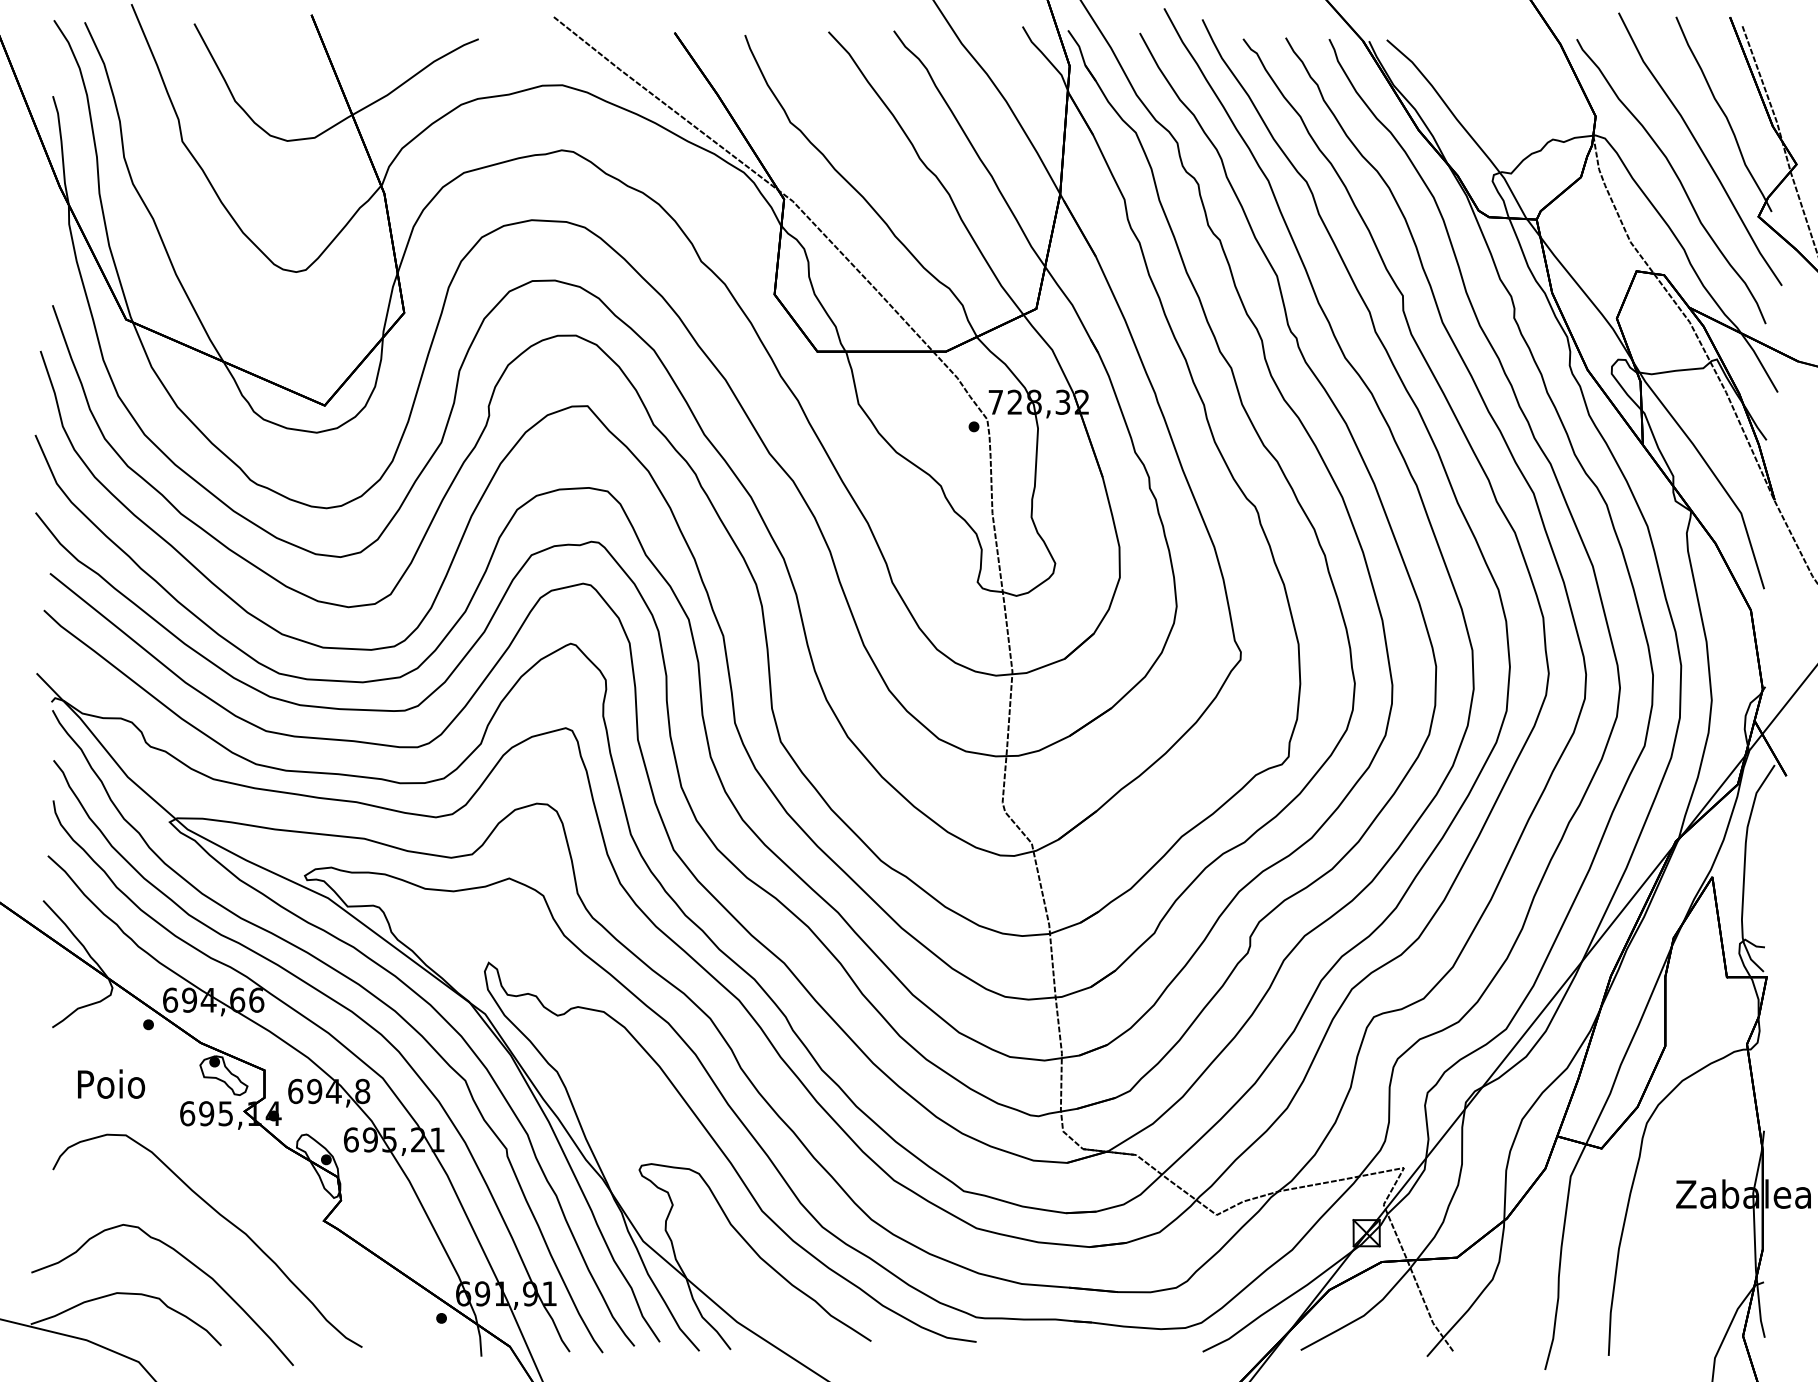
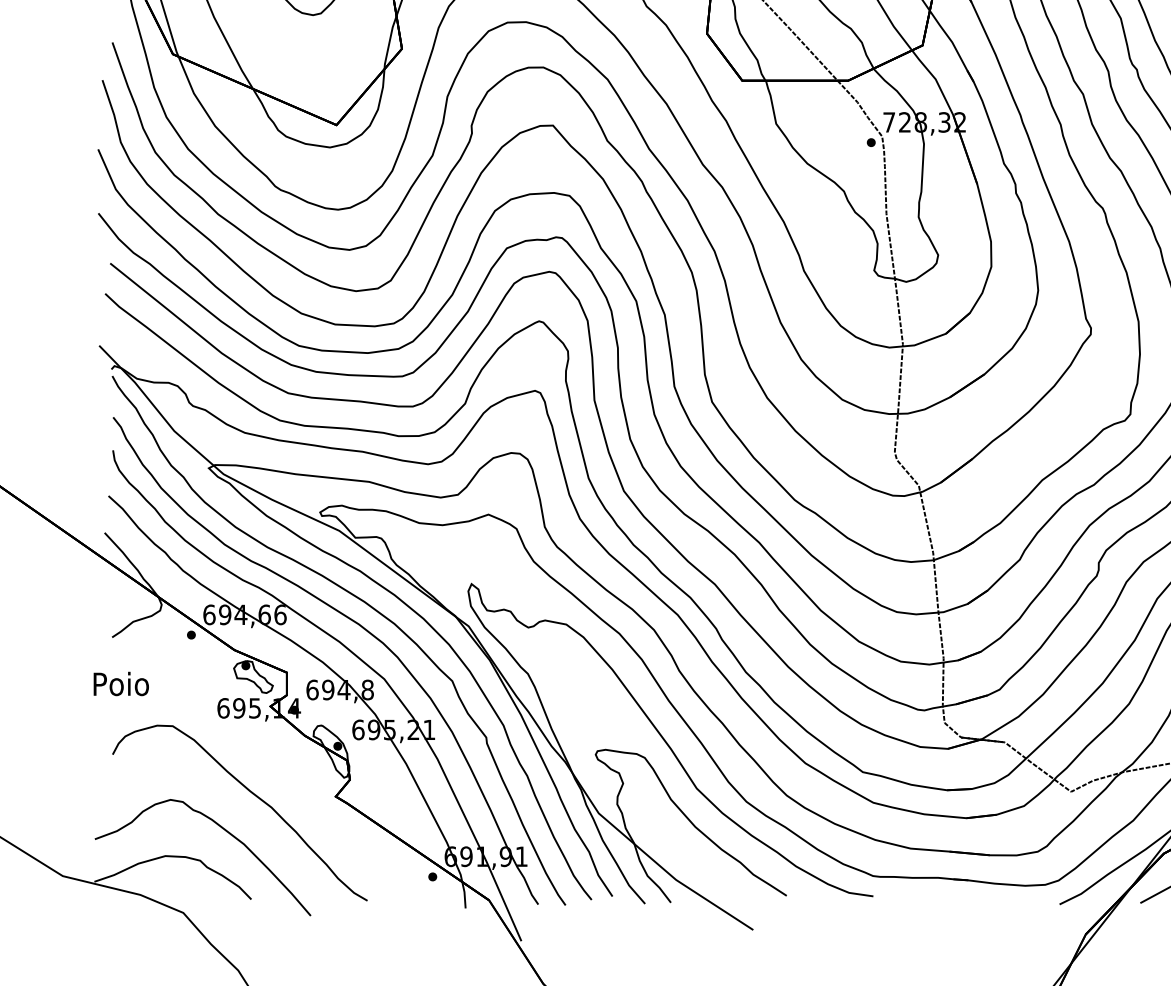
text: (111, 1083) -> (121, 683), moved

